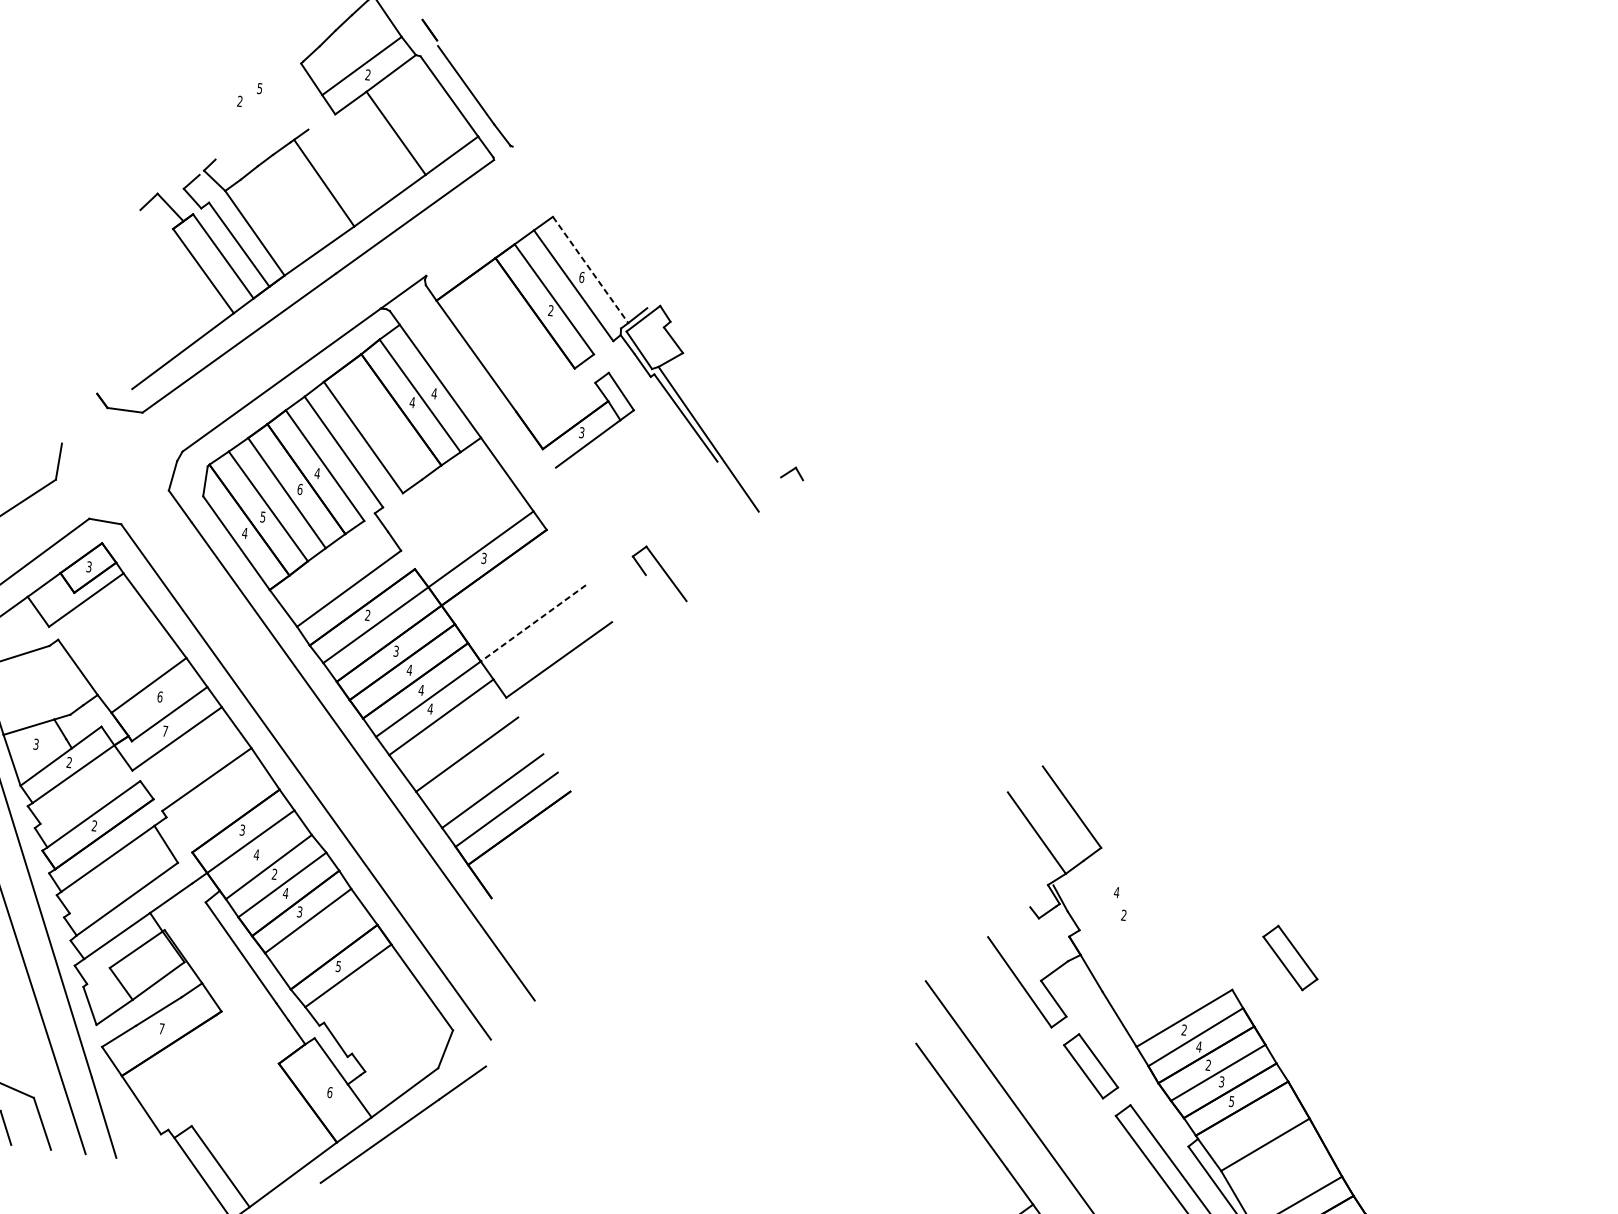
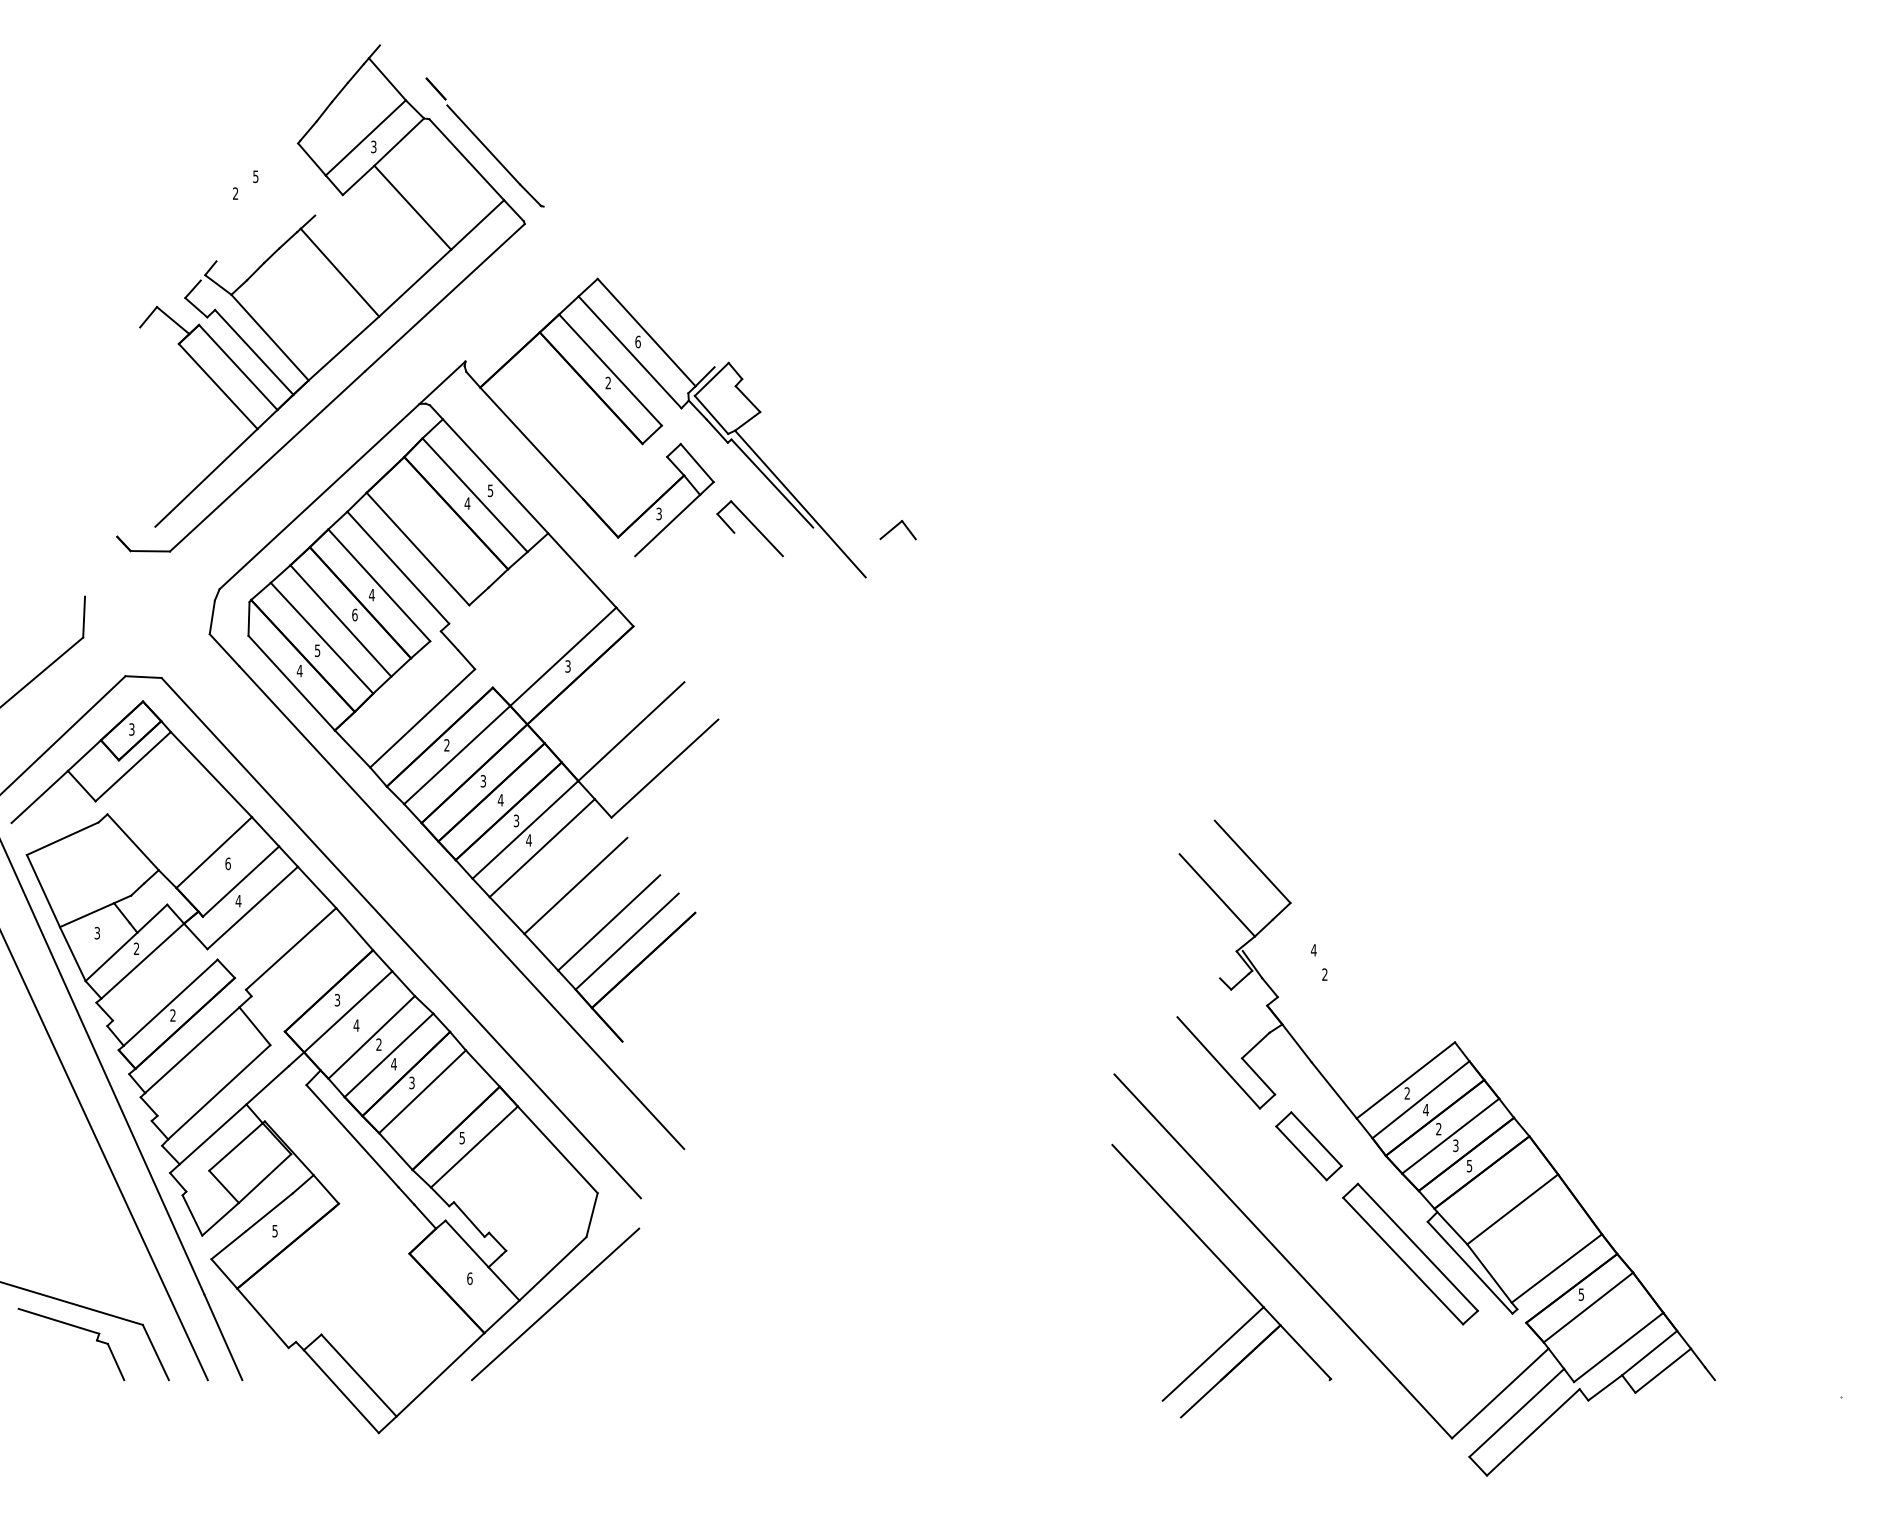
text: (367, 75) -> (373, 147), 2 -> 3
line: (590, 269) -> (646, 332), dashed -> solid
text: (434, 393) -> (490, 490), 4 -> 5
part: (792, 472) -> (897, 529), size x1.43
part: (659, 572) -> (749, 528), moved
line: (533, 623) -> (631, 731), dashed -> solid
text: (421, 689) -> (516, 820), 4 -> 3
text: (165, 731) -> (238, 901), 7 -> 4
part: (1289, 958) -> (1514, 999), removed
text: (161, 1029) -> (274, 1231), 7 -> 5

